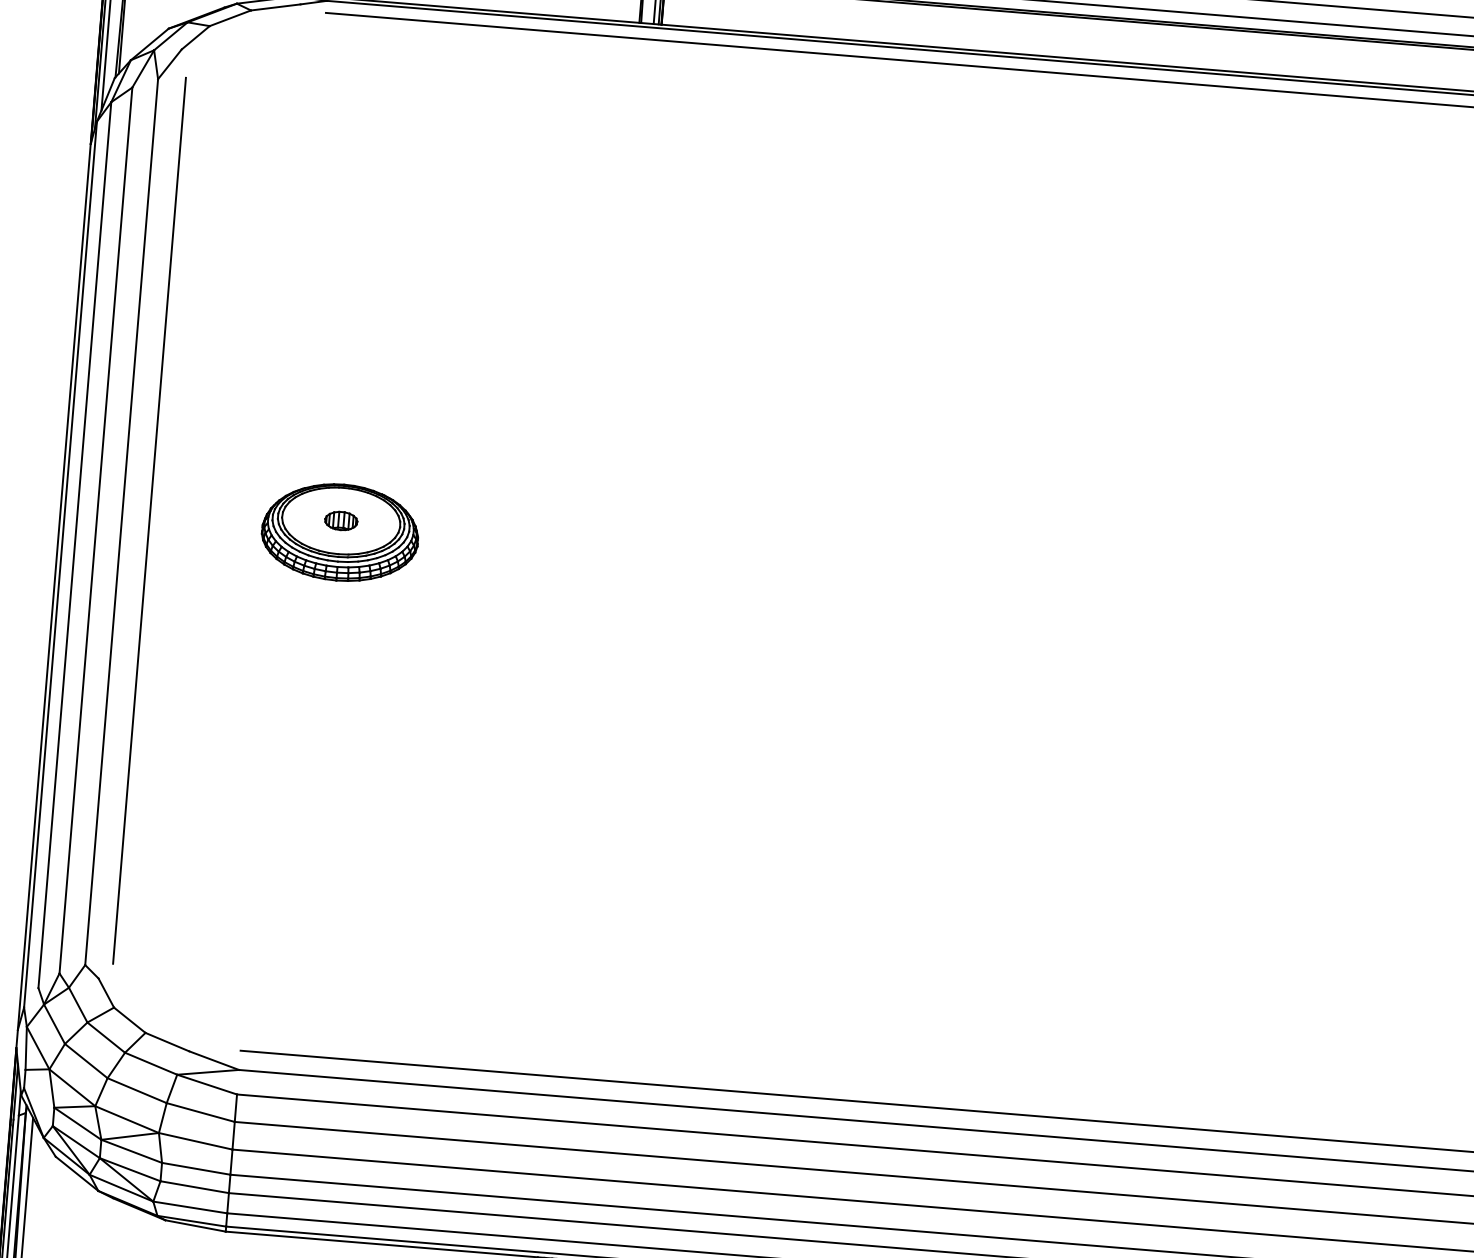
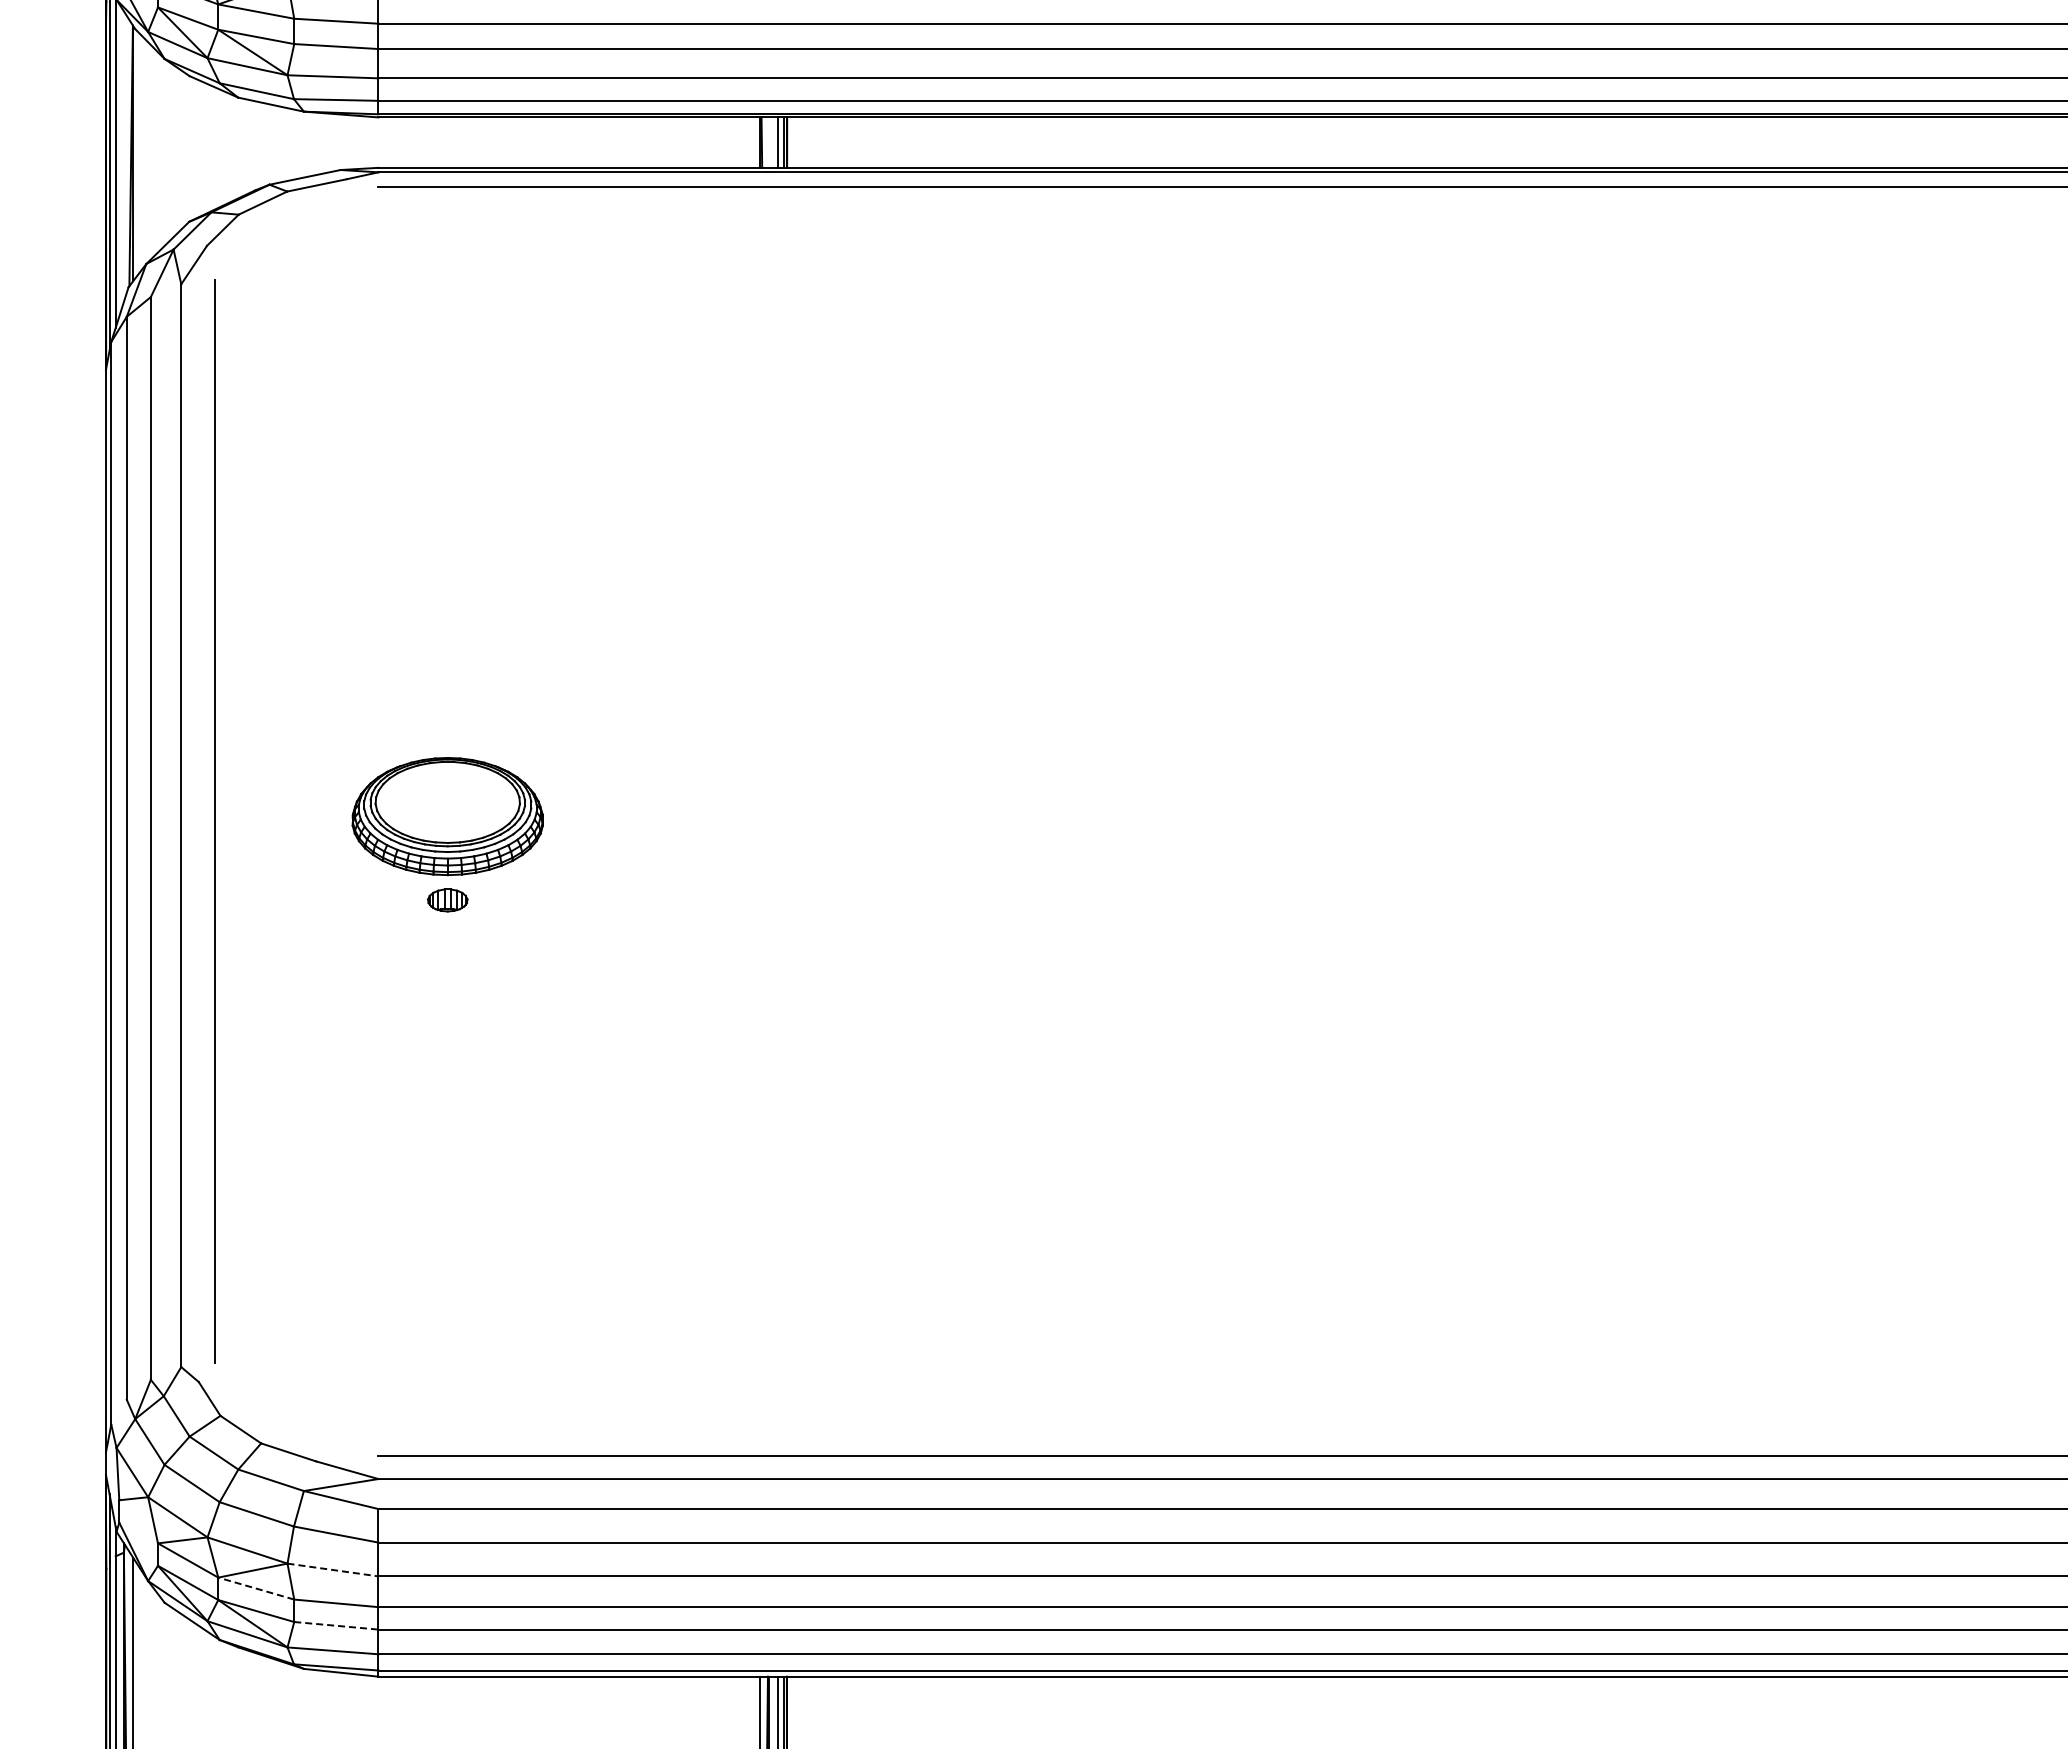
part: (341, 521) -> (447, 900), moved
line: (196, 1141) -> (333, 1570), solid -> dashed
line: (131, 1151) -> (256, 1588), solid -> dashed
line: (194, 1186) -> (336, 1625), solid -> dashed

